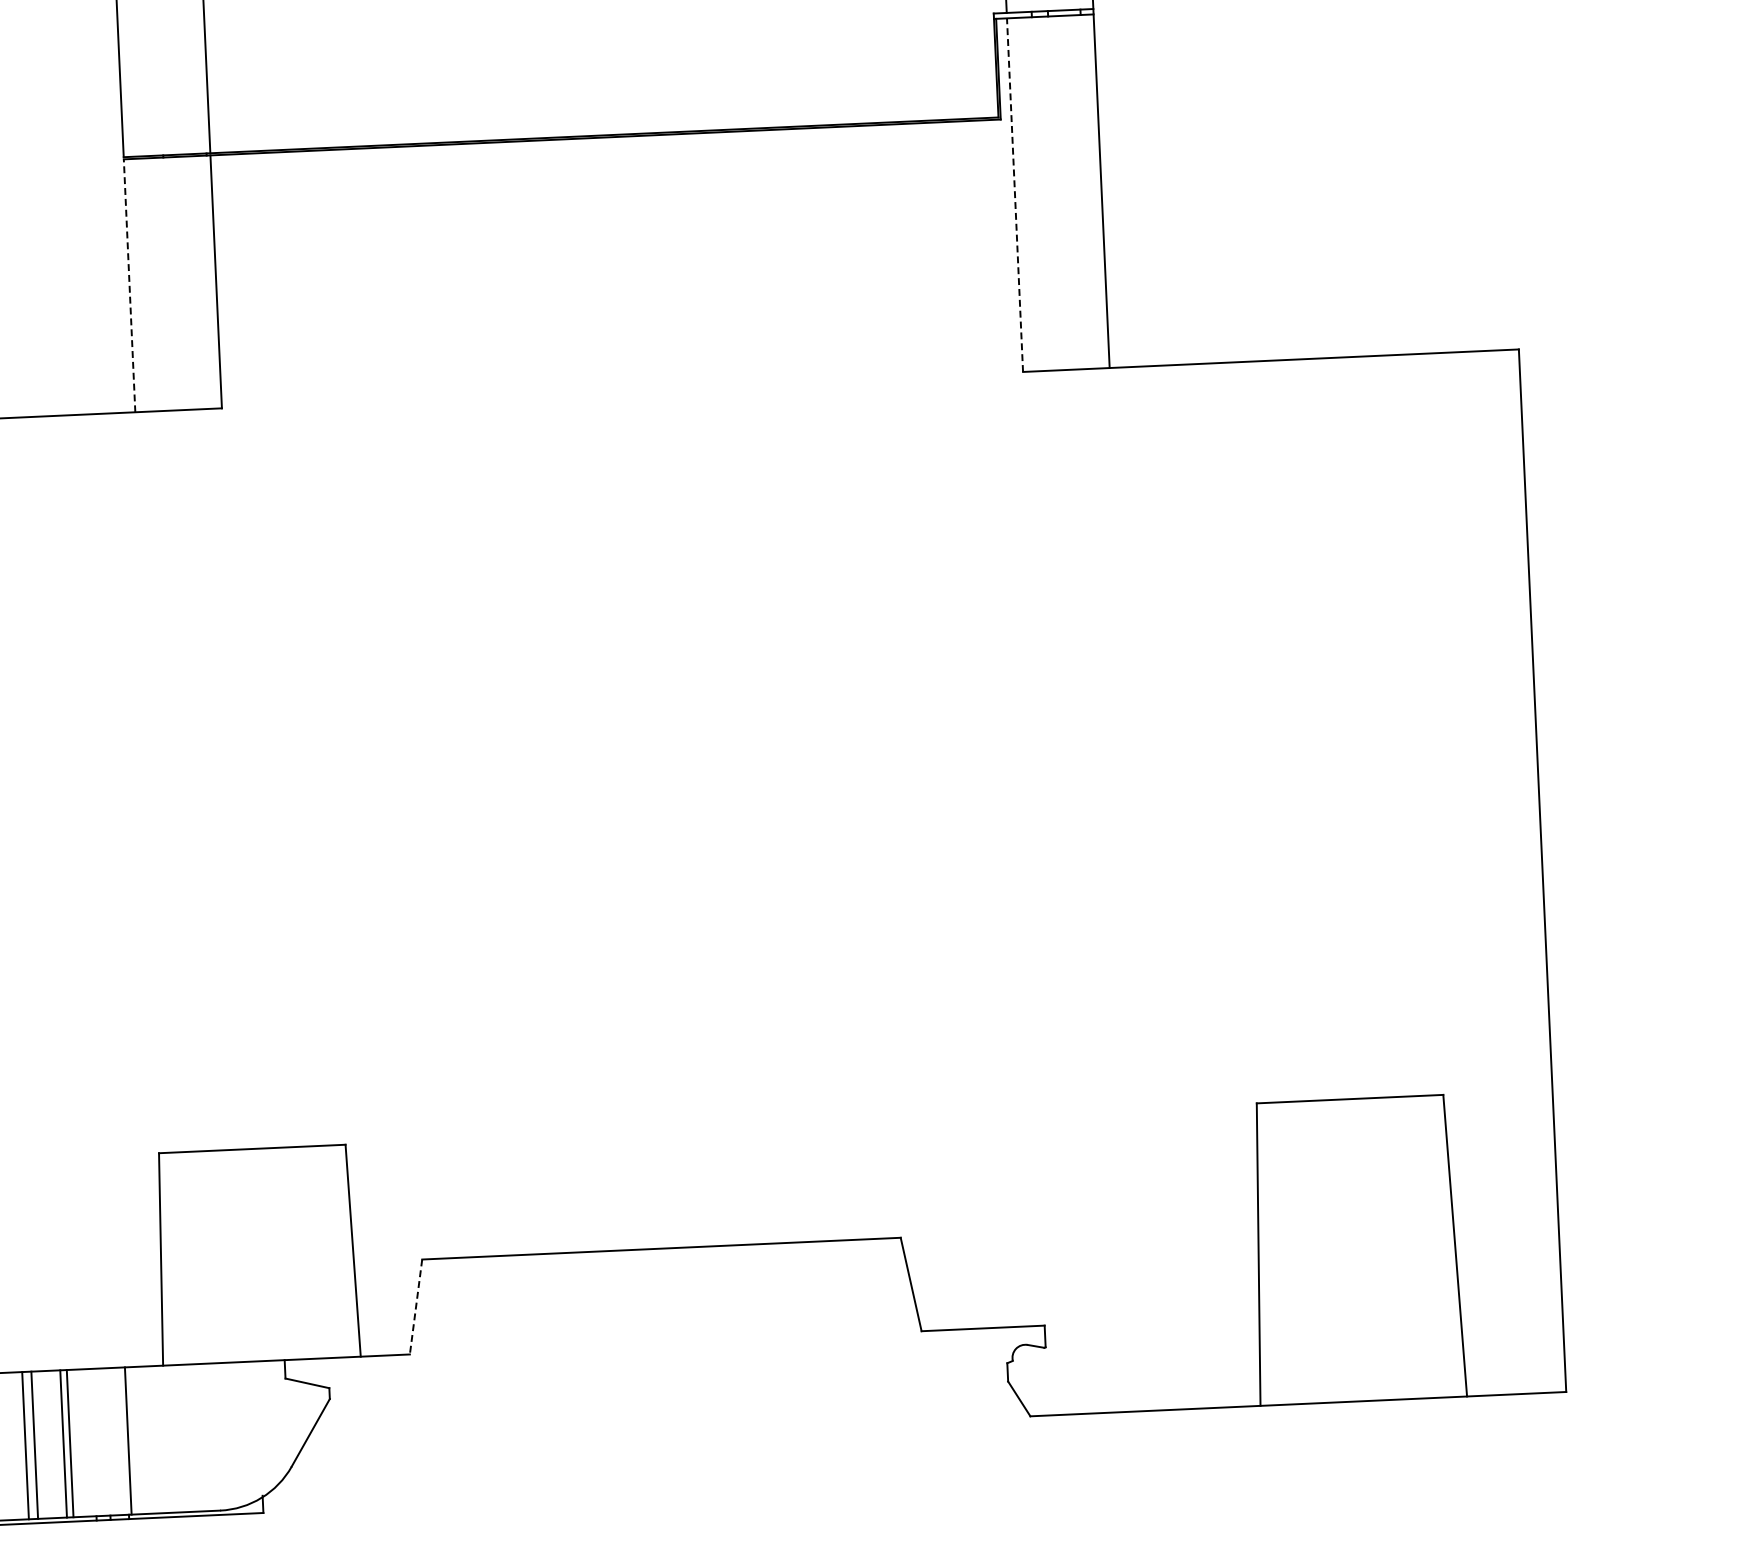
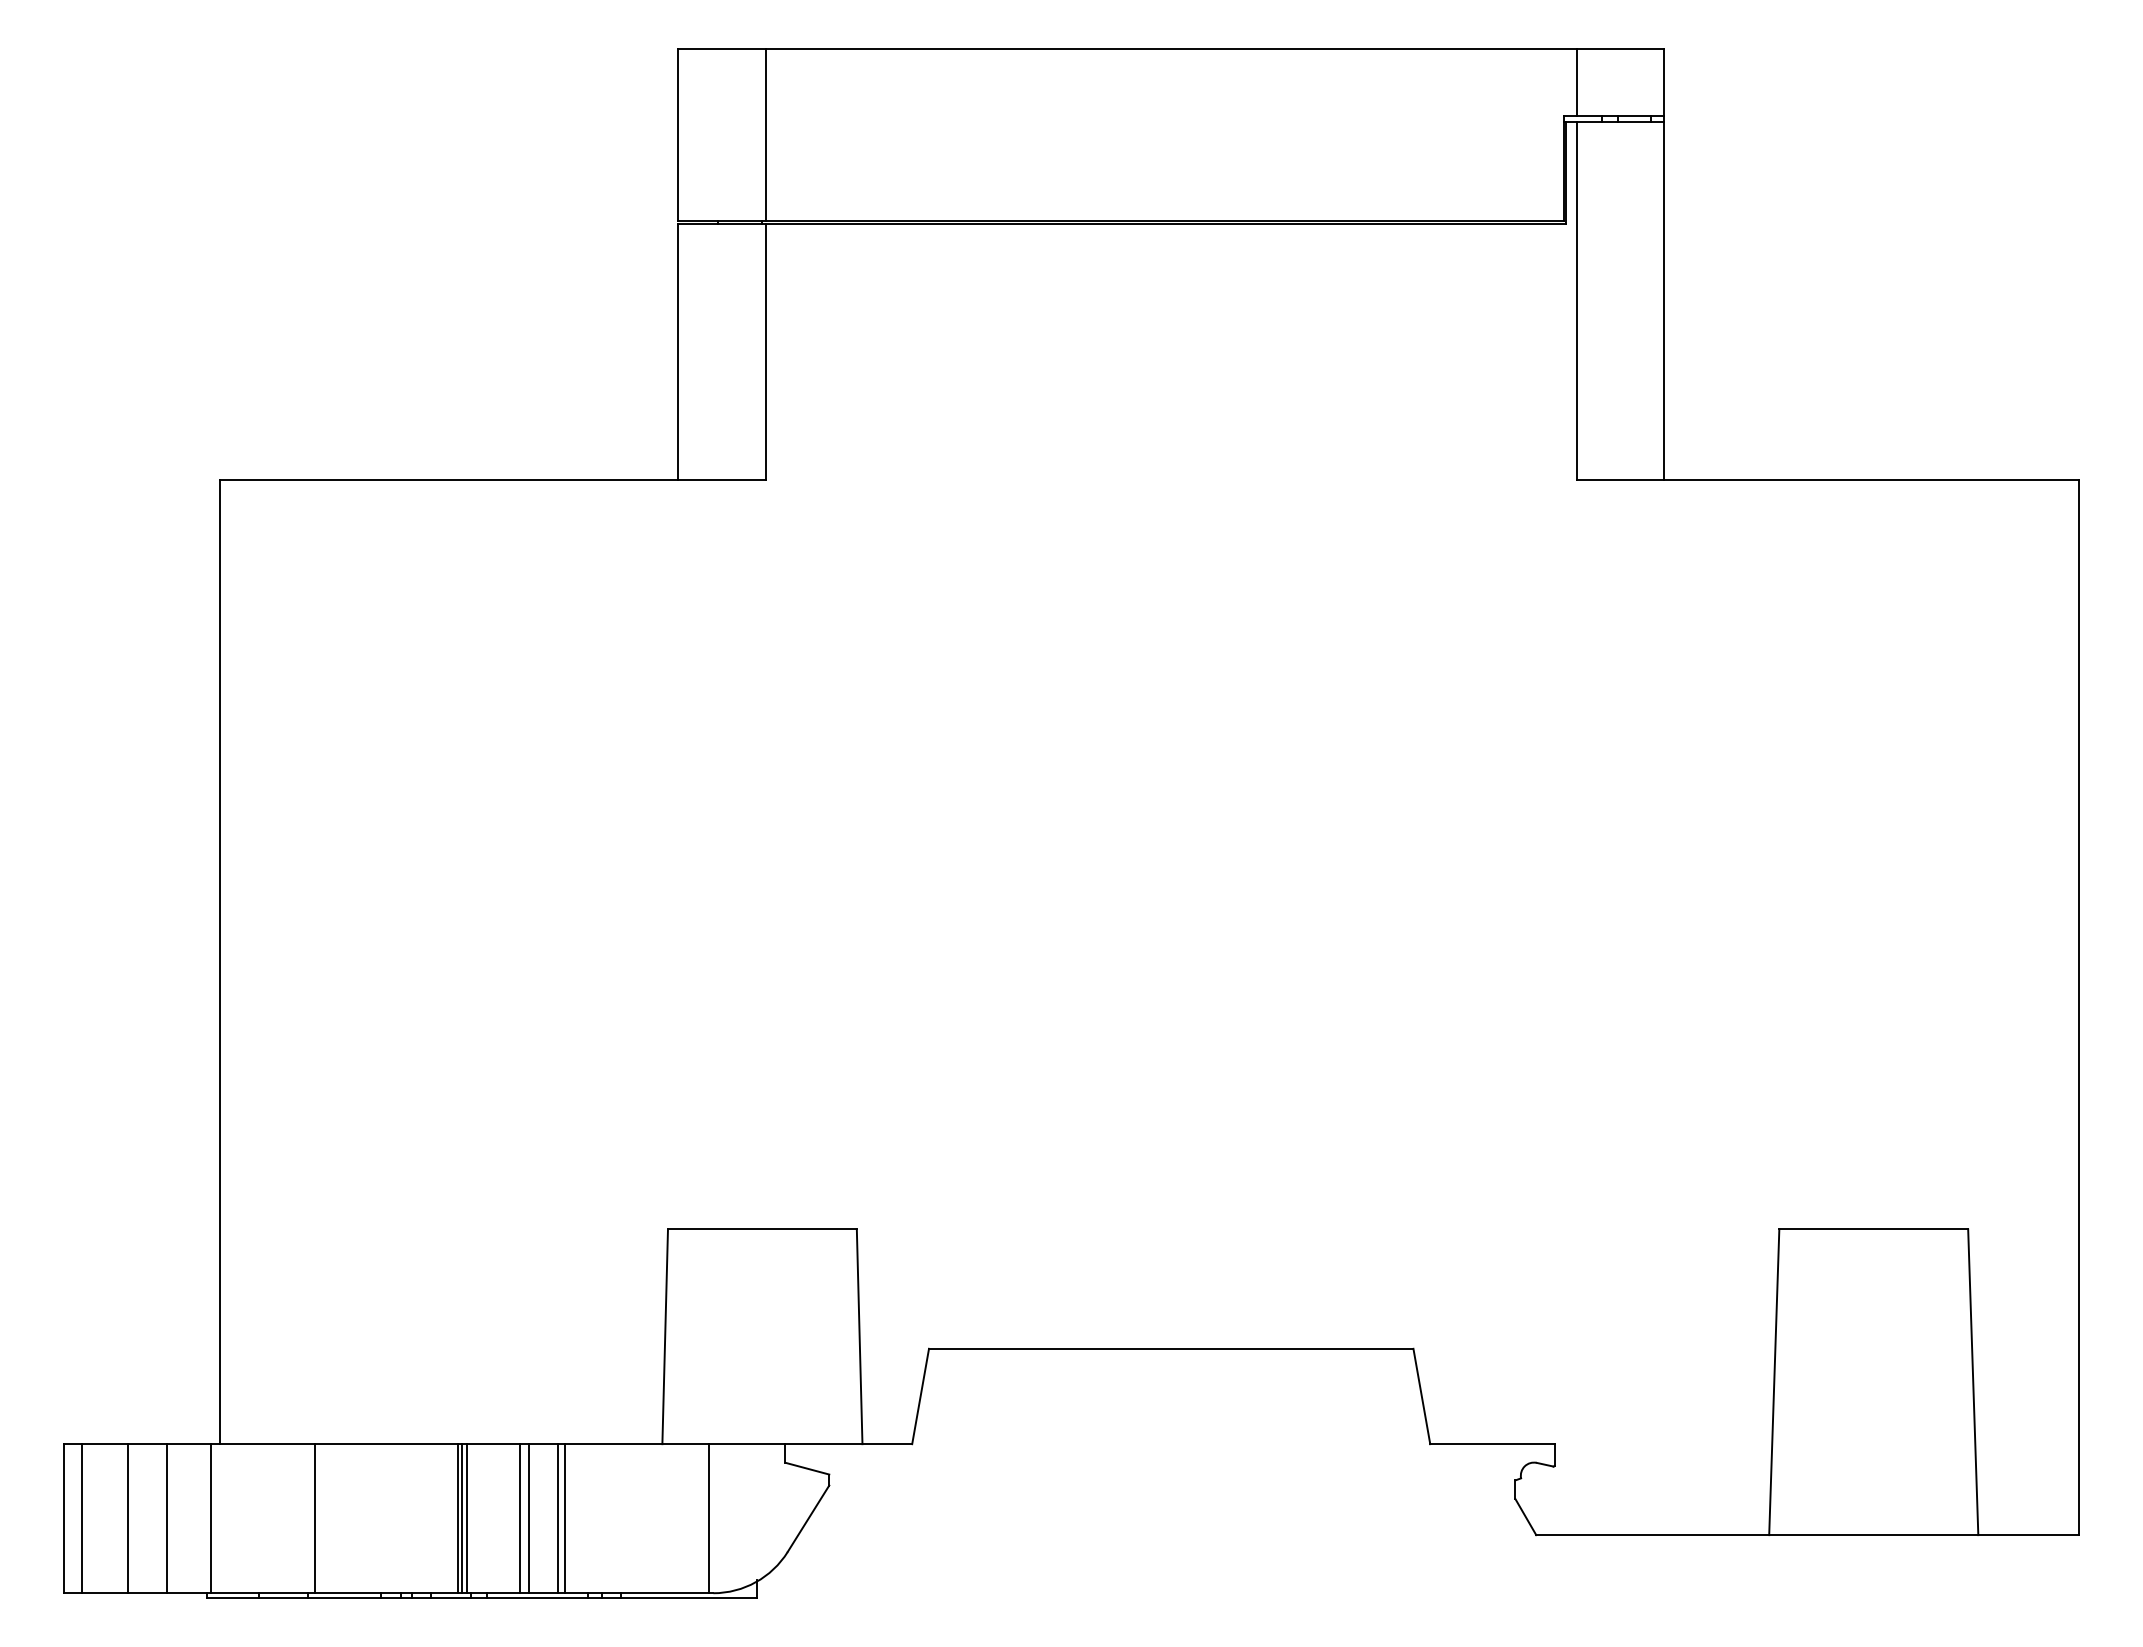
line: (1014, 194) -> (1576, 300), dashed -> solid
line: (130, 285) -> (678, 351), dashed -> solid
line: (415, 1307) -> (920, 1396), dashed -> solid
line: (128, 1440) -> (708, 1518), moved

